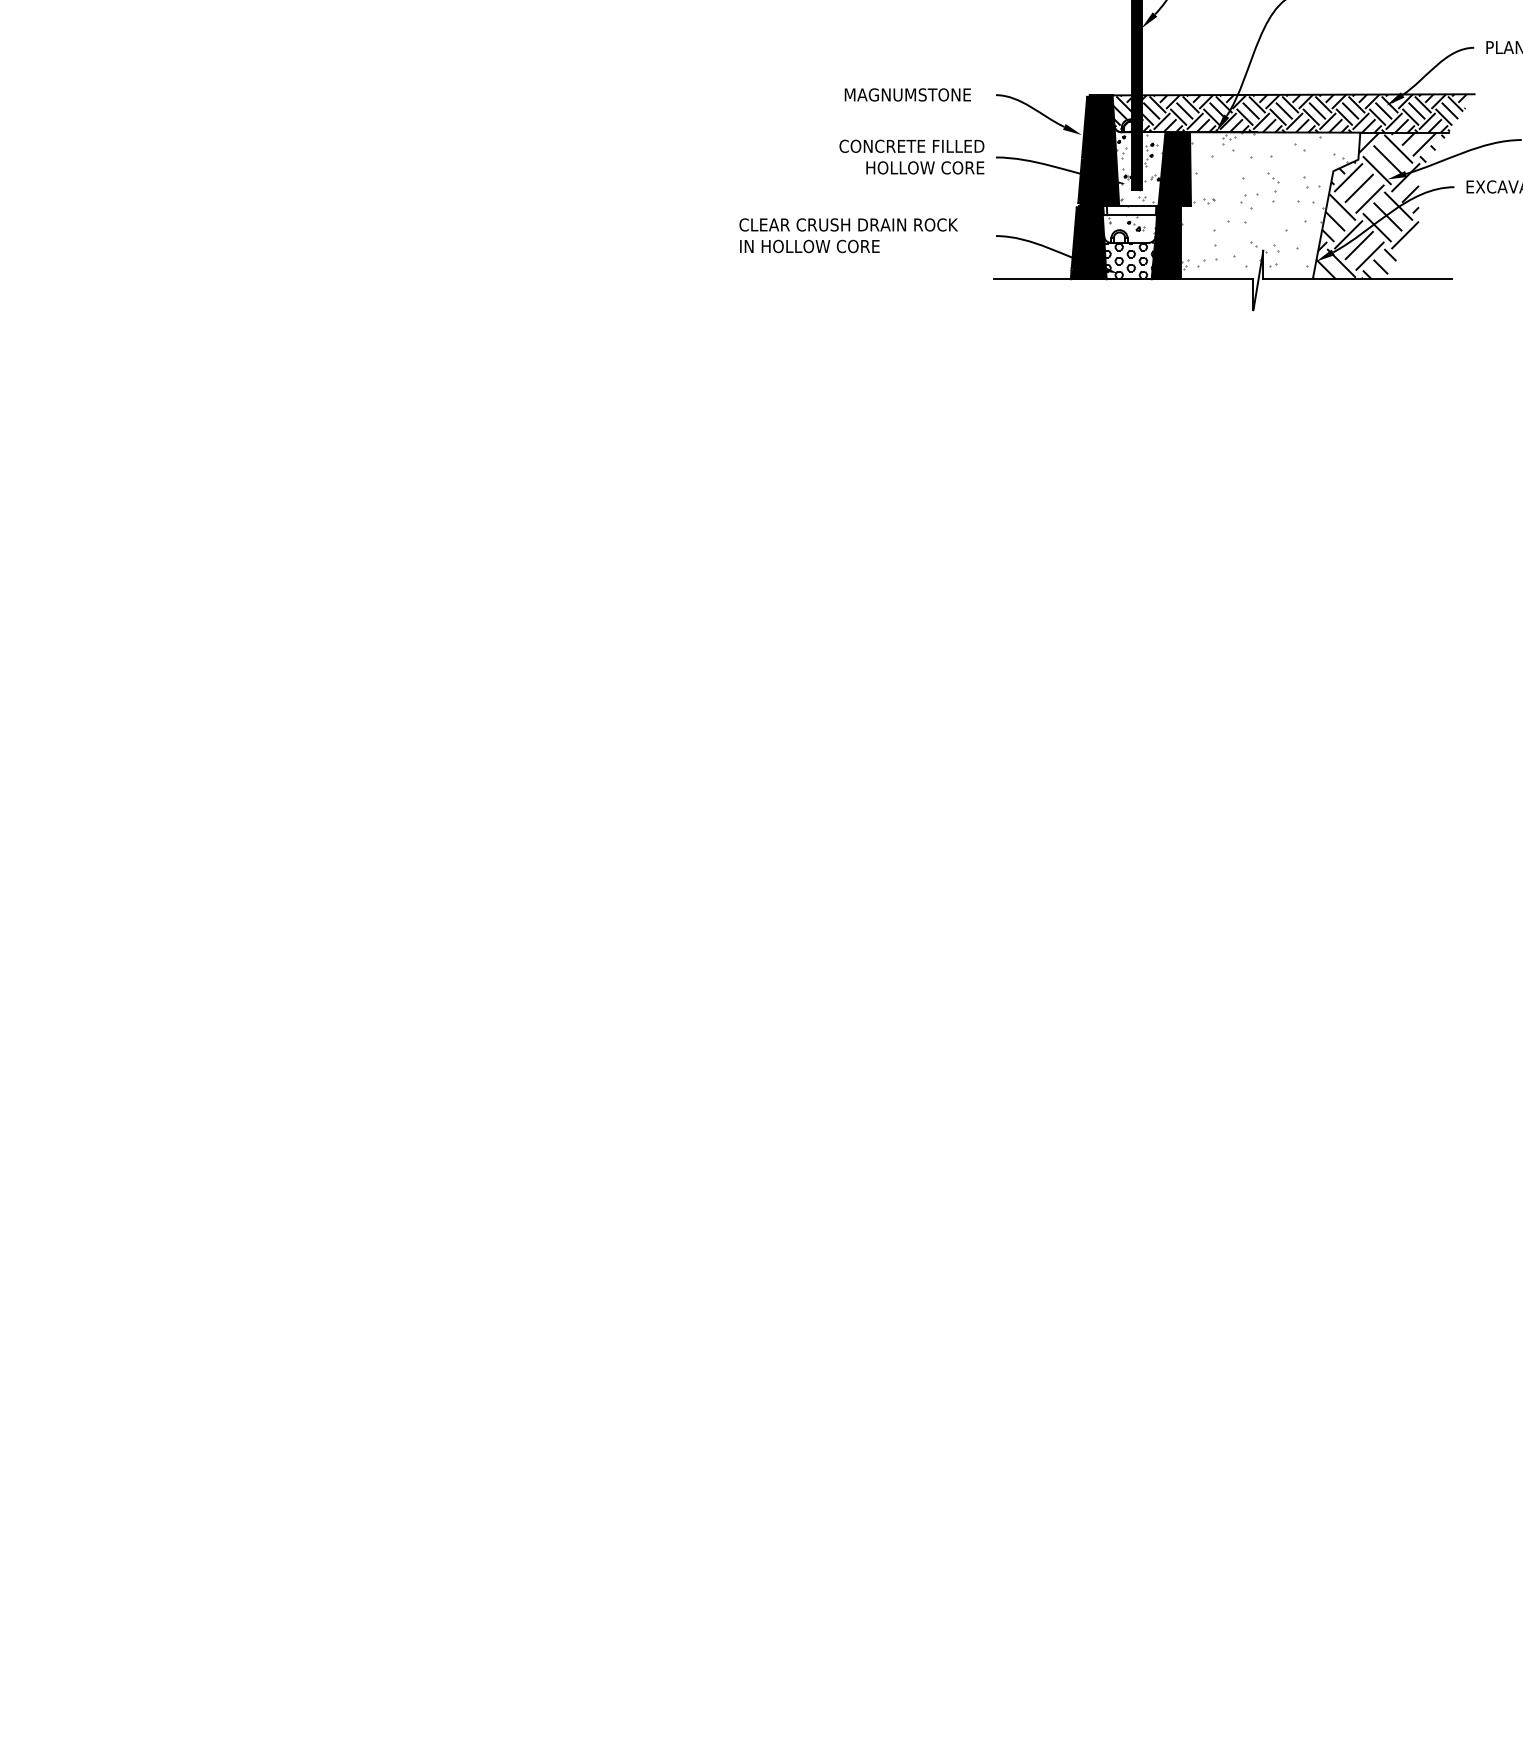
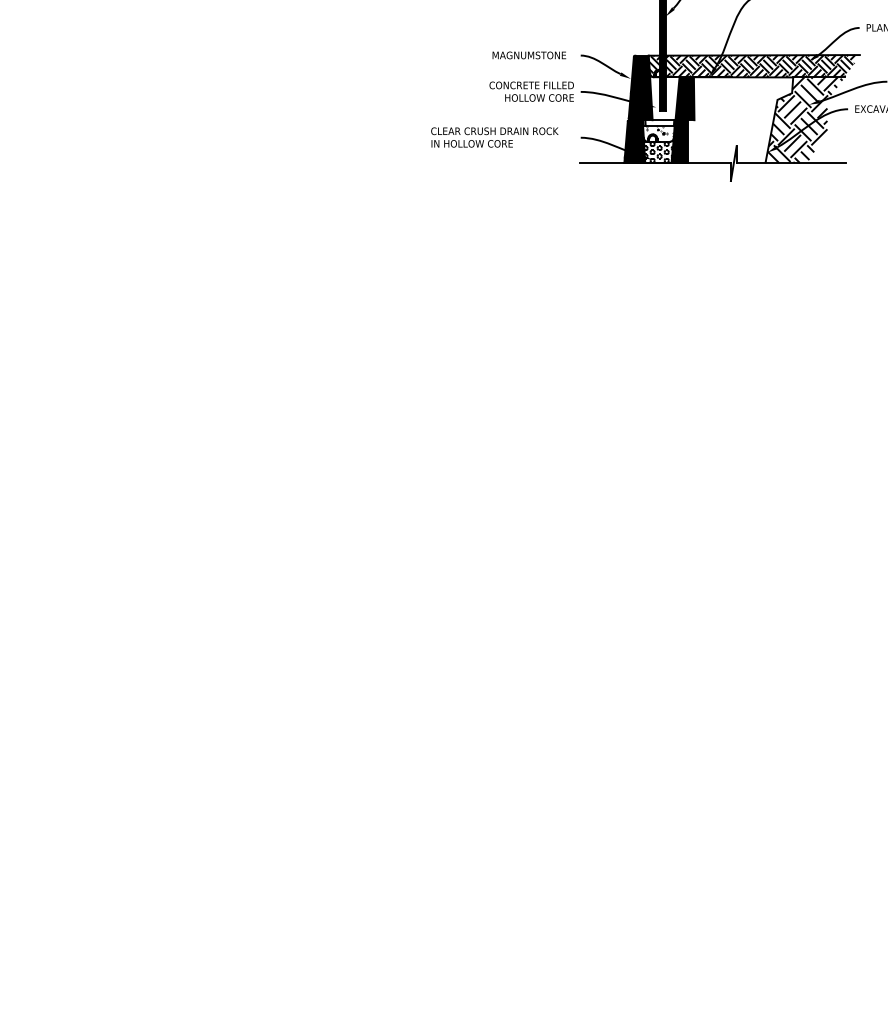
hatch: (1139, 168) -> (664, 98), removed
hatch: (1264, 199) -> (737, 116), removed

